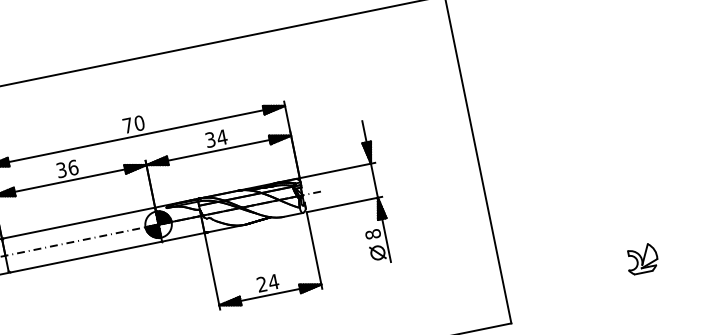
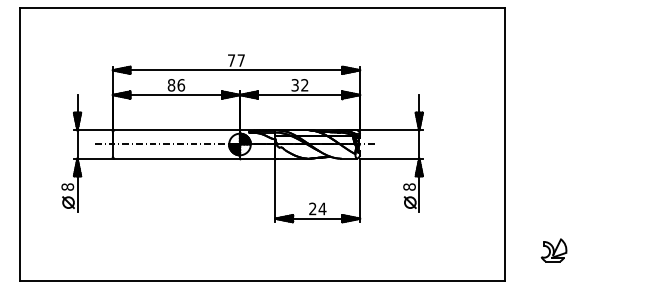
text: (139, 123) -> (241, 60), 70 -> 77
text: (221, 137) -> (304, 85), 34 -> 32
text: (61, 170) -> (171, 85), 36 -> 86
part: (641, 259) -> (553, 250), moved

